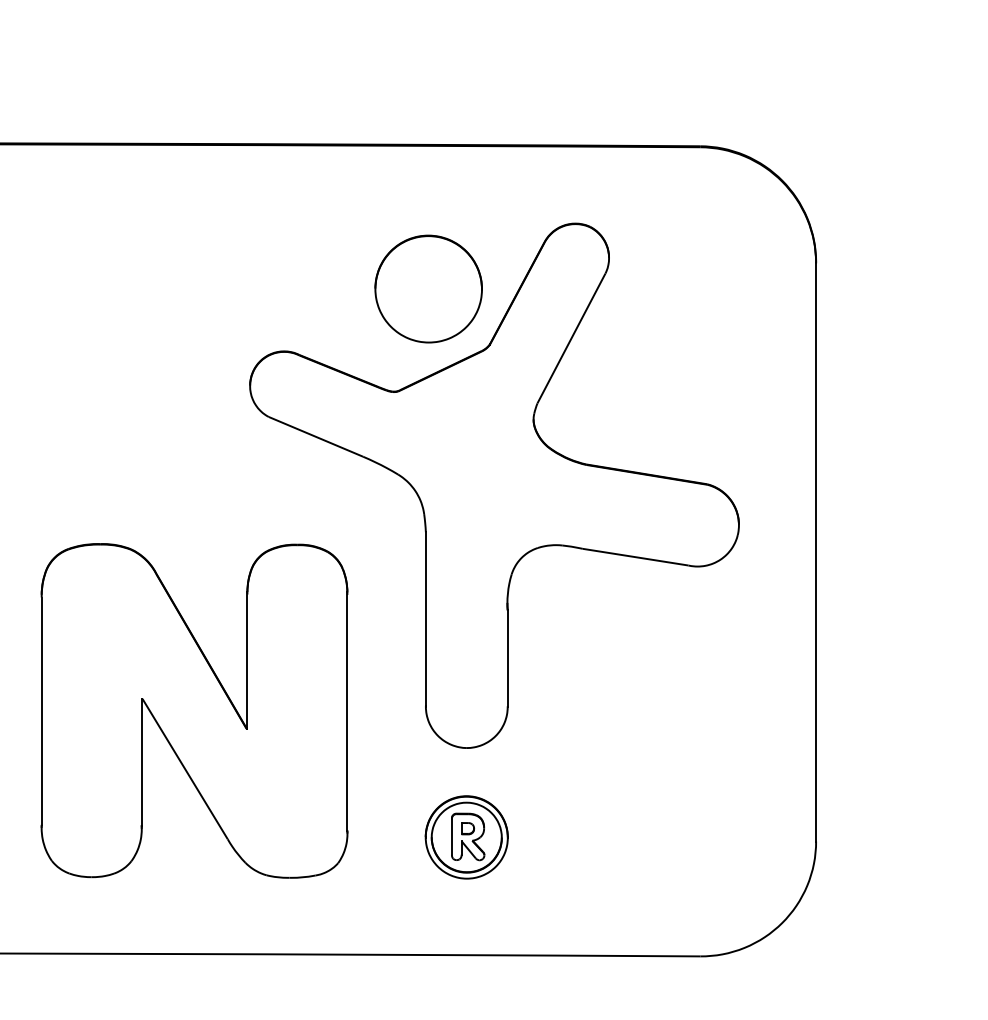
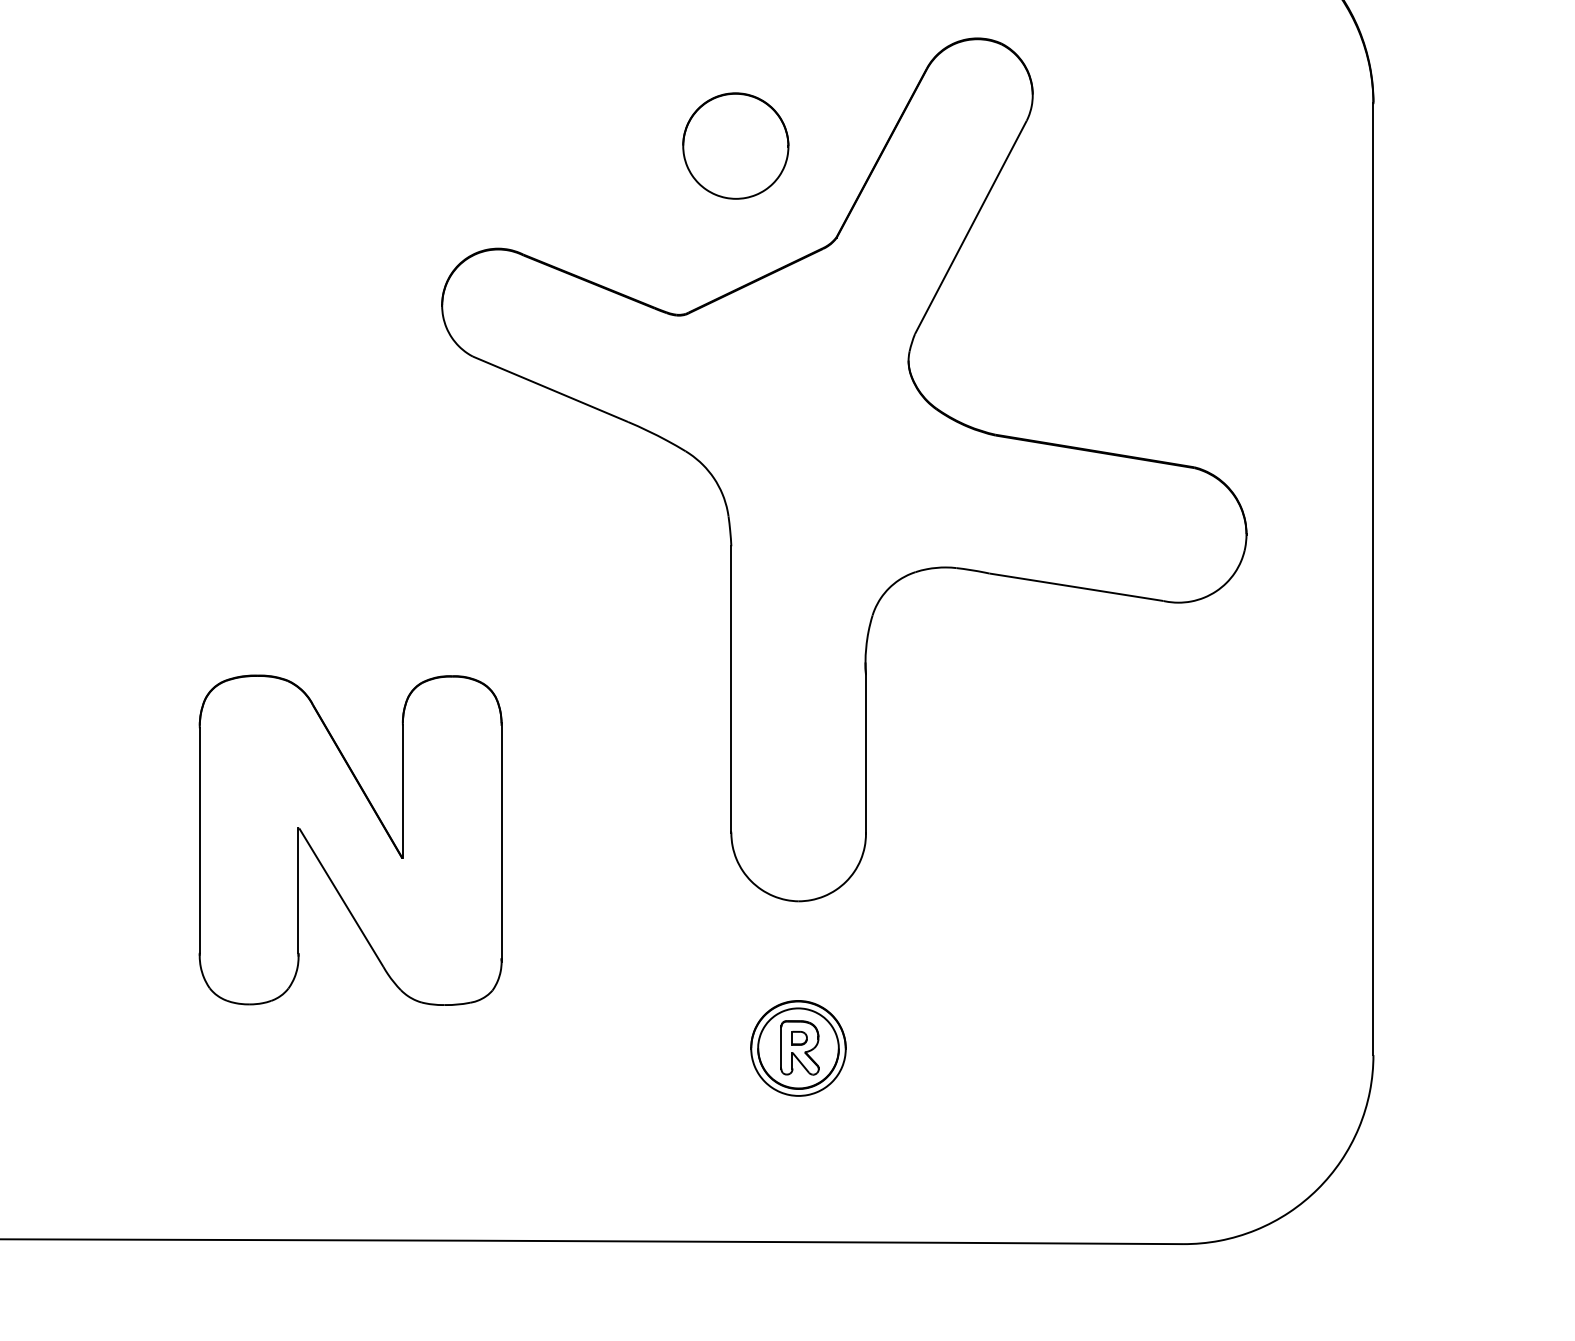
part: (428, 288) -> (735, 145), size x0.6
part: (194, 710) -> (350, 839), size x0.6
part: (466, 837) -> (798, 1048), size x0.7

